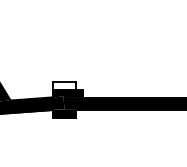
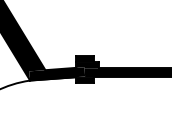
fill: (63, 86) -> (84, 59), added

